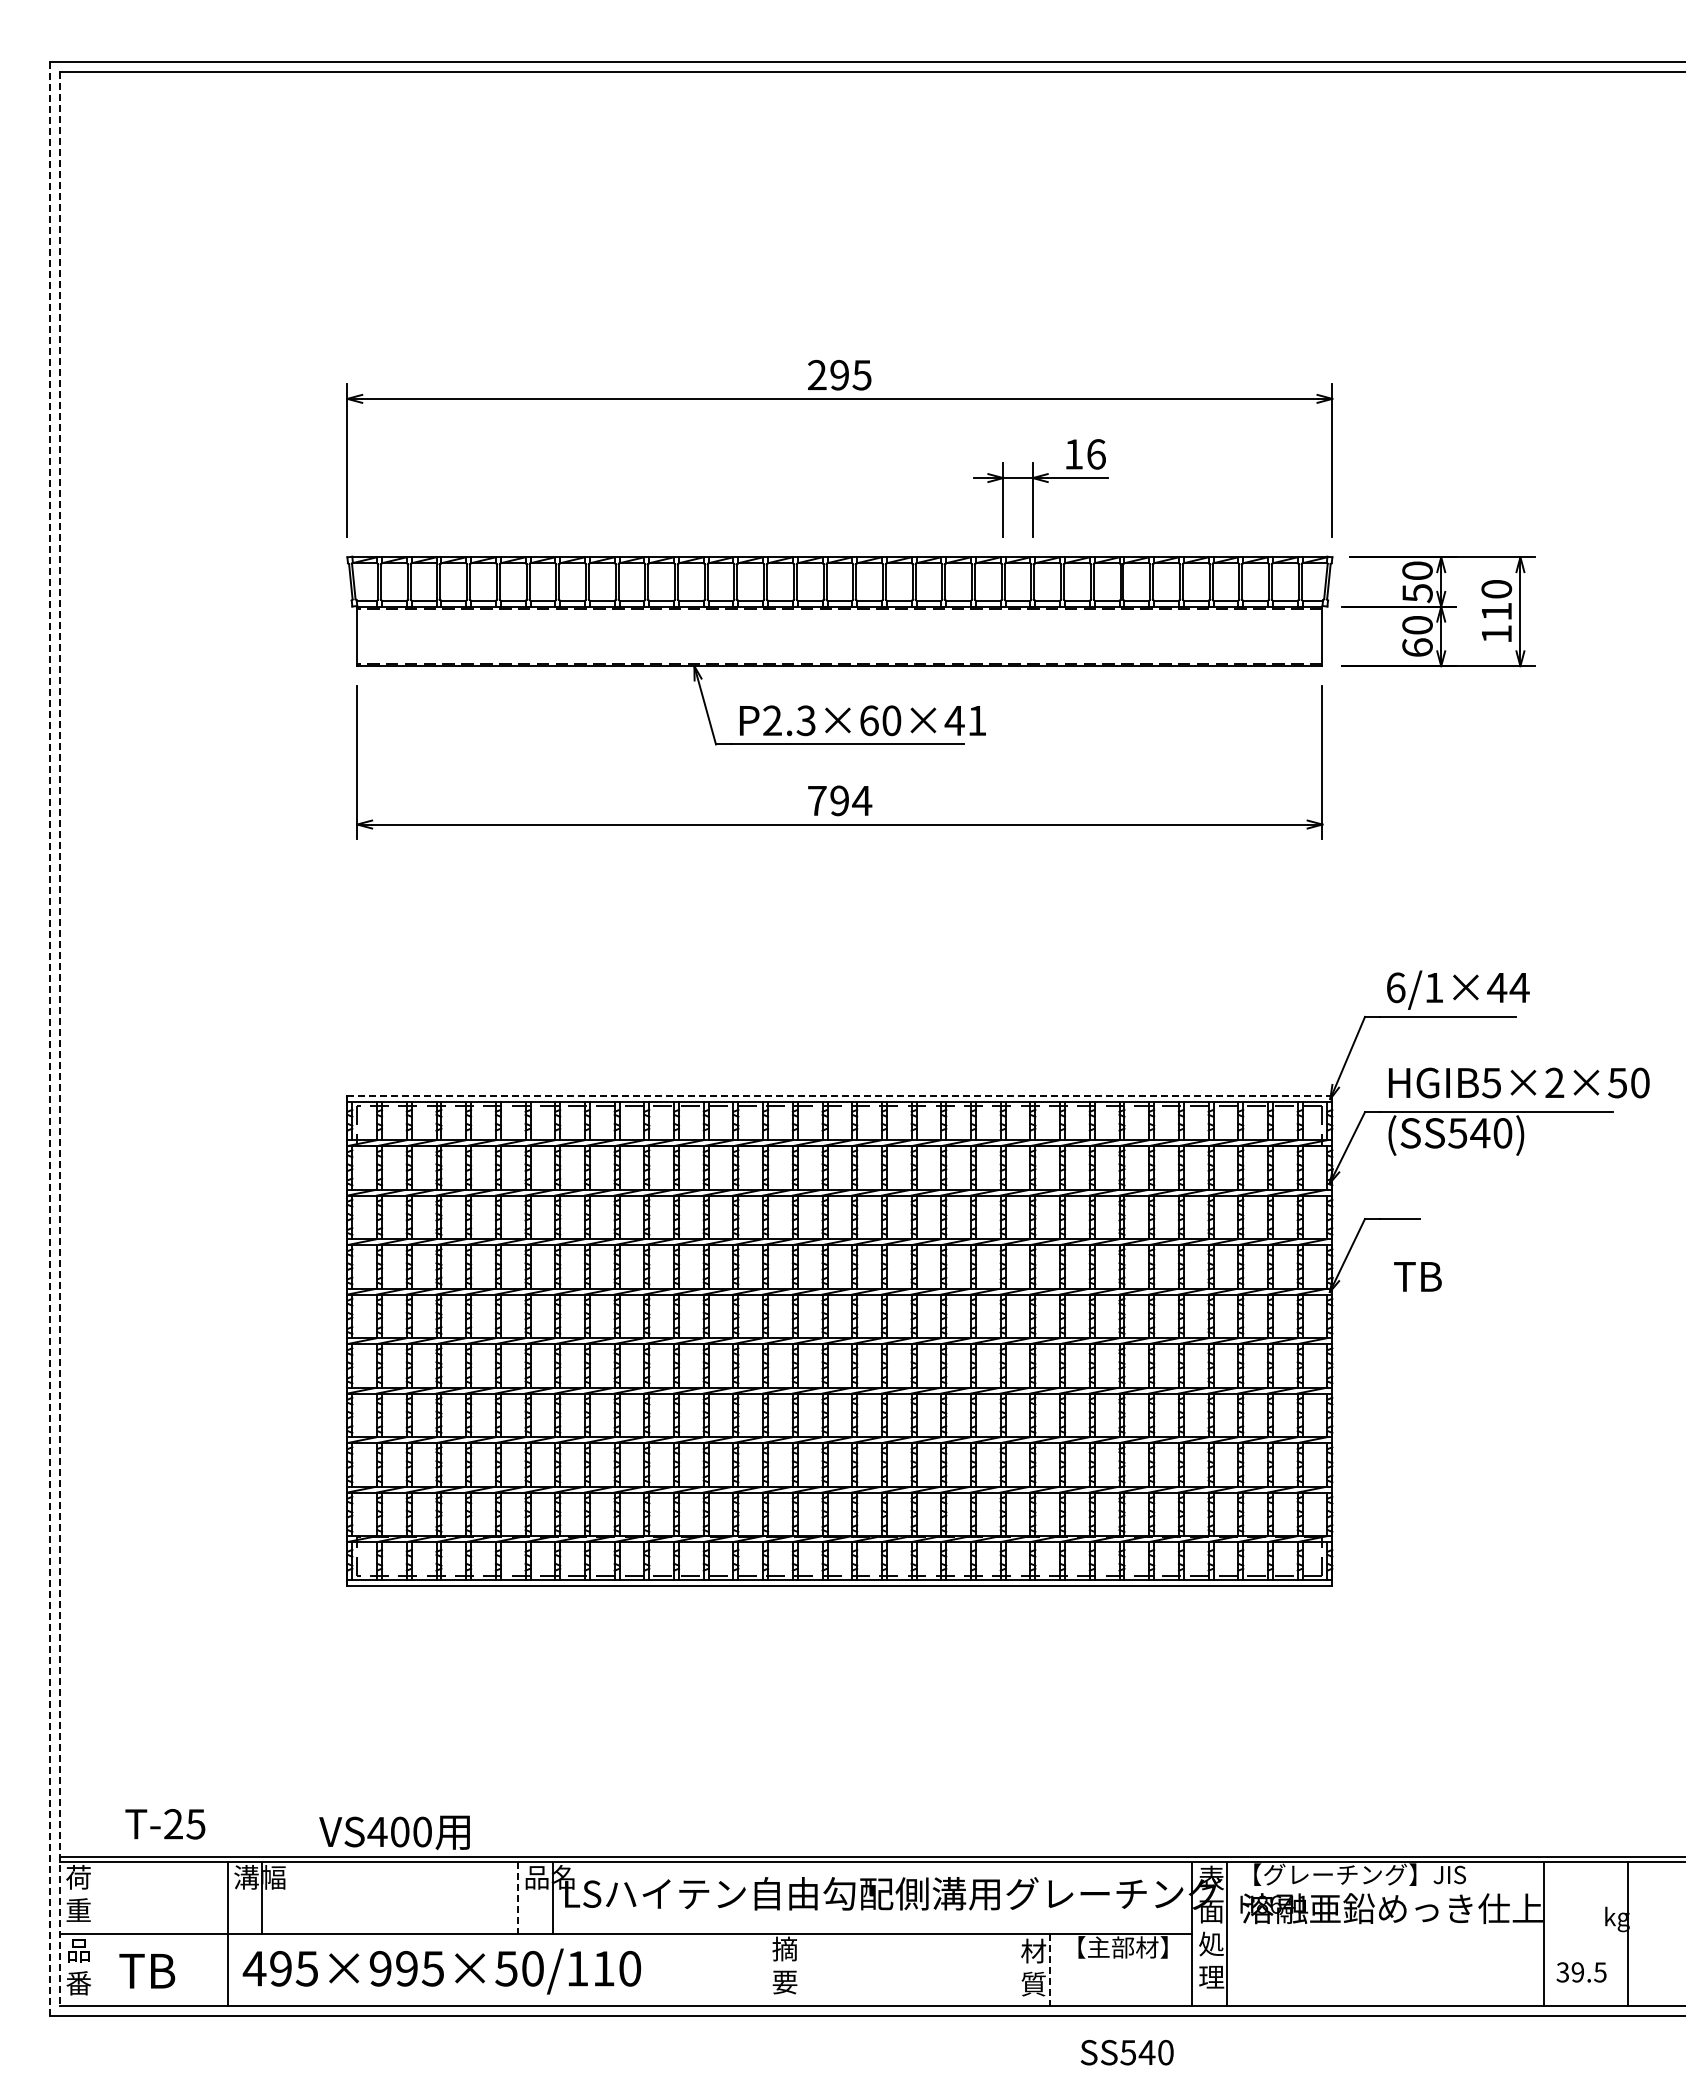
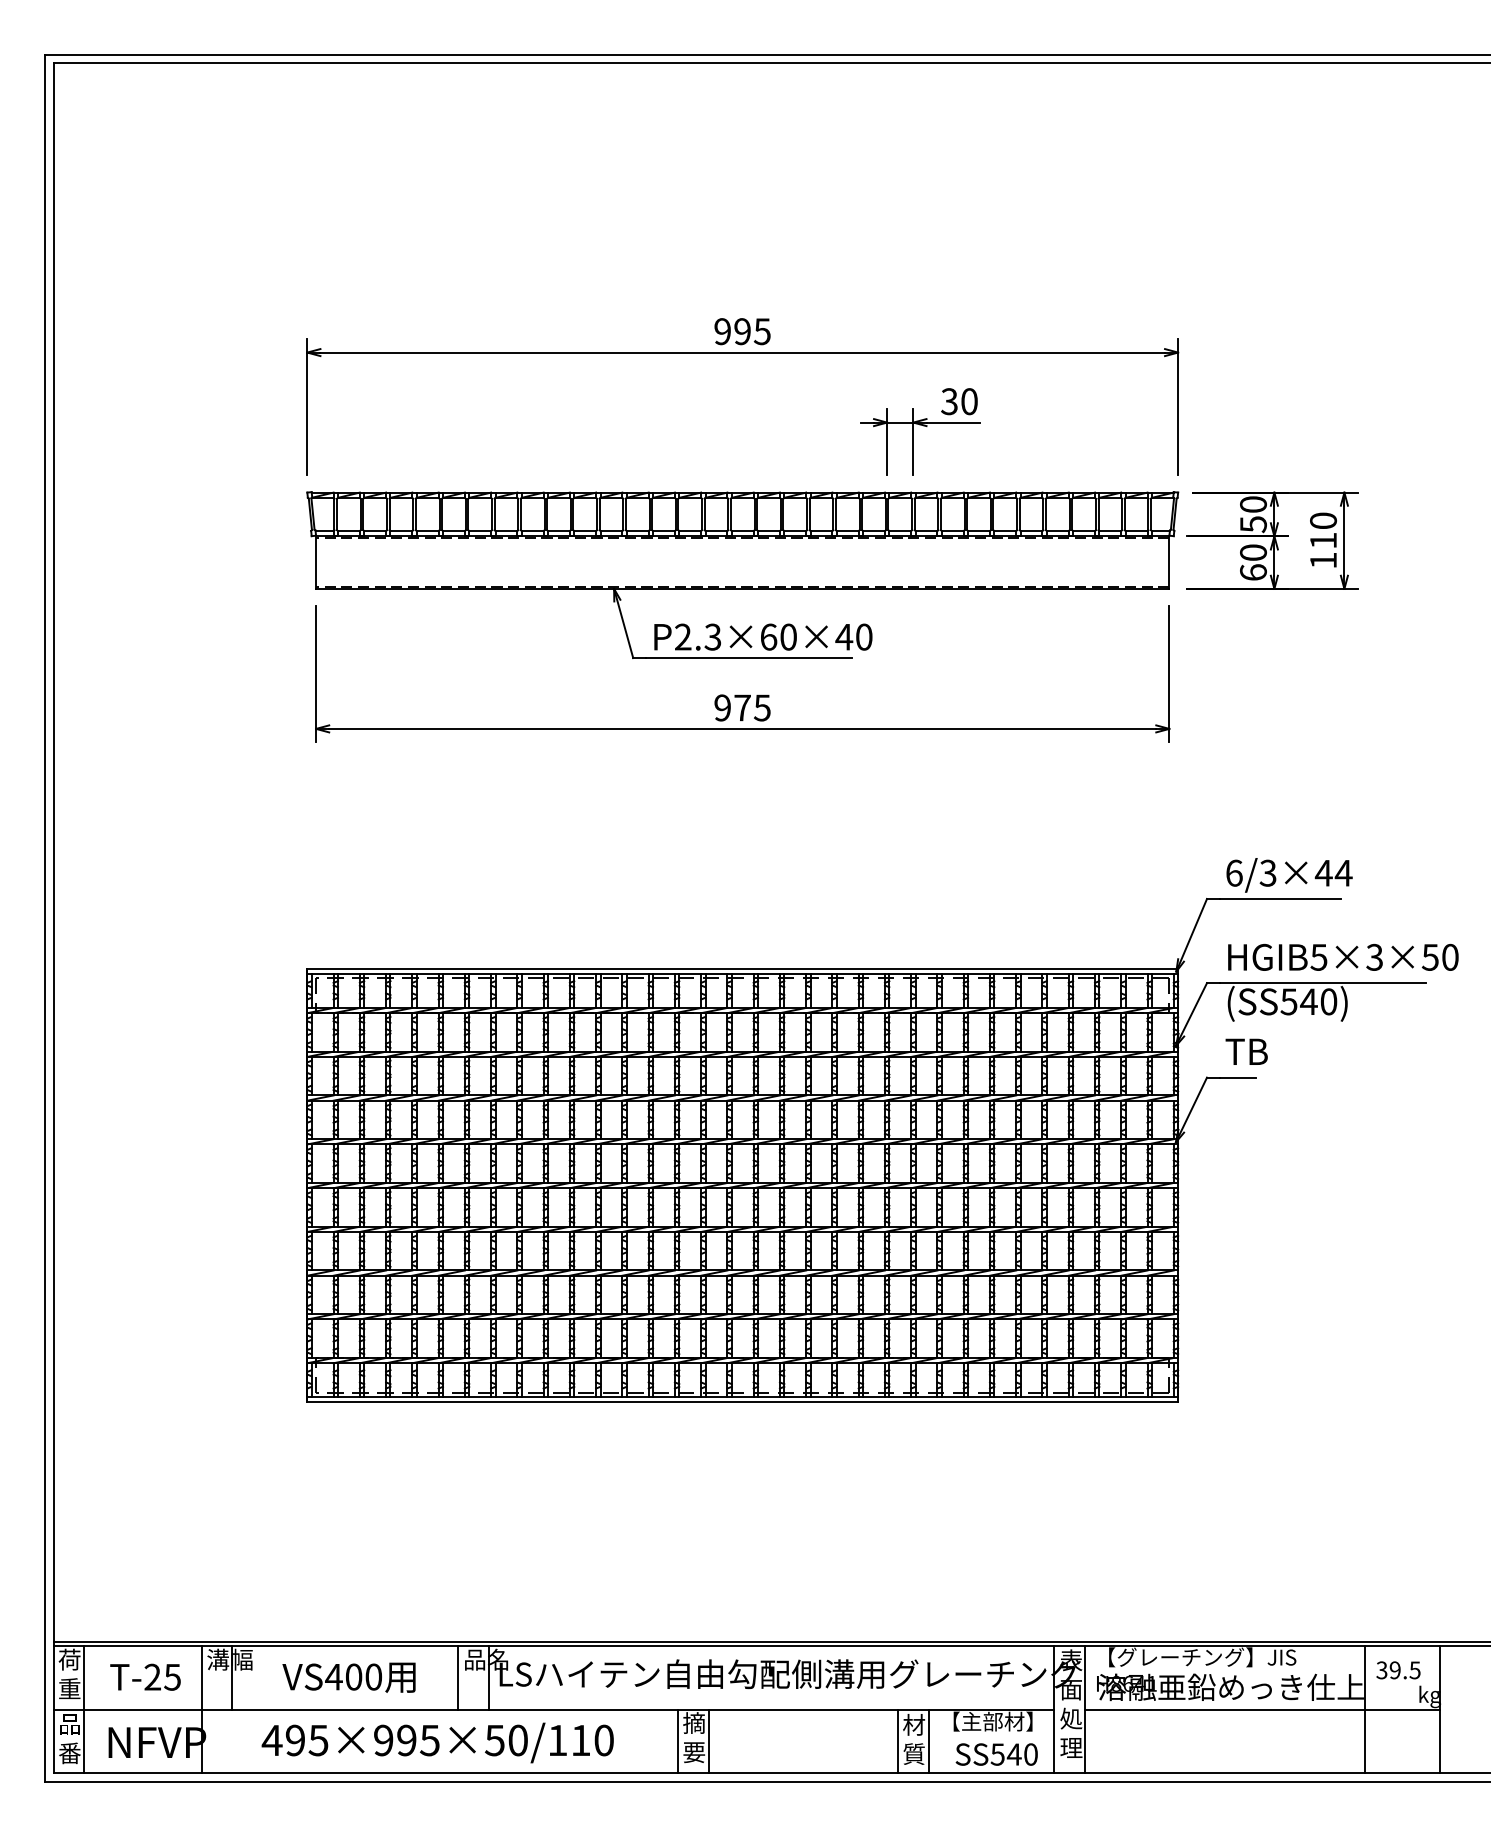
text: (817, 375) -> (722, 331), 295 -> 995
text: (1084, 454) -> (959, 401), 16 -> 30
text: (977, 720) -> (864, 636), P2.3×60×41 -> P2.3×60×40
text: (840, 800) -> (743, 707), 794 -> 975
text: (1433, 987) -> (1267, 872), 6/1×44 -> 6/3×44
line: (50, 1039) -> (44, 918), dashed -> solid
line: (60, 1039) -> (53, 918), dashed -> solid
text: (1554, 1083) -> (1374, 957), HGIB5×2×50 -> HGIB5×3×50
line: (840, 1096) -> (743, 969), dashed -> solid
text: (1417, 1276) -> (1246, 1051), moved
text: (165, 1824) -> (145, 1677), moved
text: (394, 1832) -> (348, 1677), moved
line: (518, 1897) -> (458, 1677), dashed -> solid
line: (94, 1933) -> (83, 1709), added
line: (1427, 1933) -> (1262, 1709), added
line: (766, 1969) -> (677, 1741), added
line: (801, 1969) -> (708, 1741), added
line: (1015, 1969) -> (898, 1741), added
line: (1050, 1969) -> (928, 1741), dashed -> solid
text: (175, 1970) -> (155, 1742), TB -> NFVP
text: (441, 1971) -> (437, 1742), moved
text: (1581, 1972) -> (1398, 1670), moved
text: (1126, 2052) -> (996, 1754), moved

